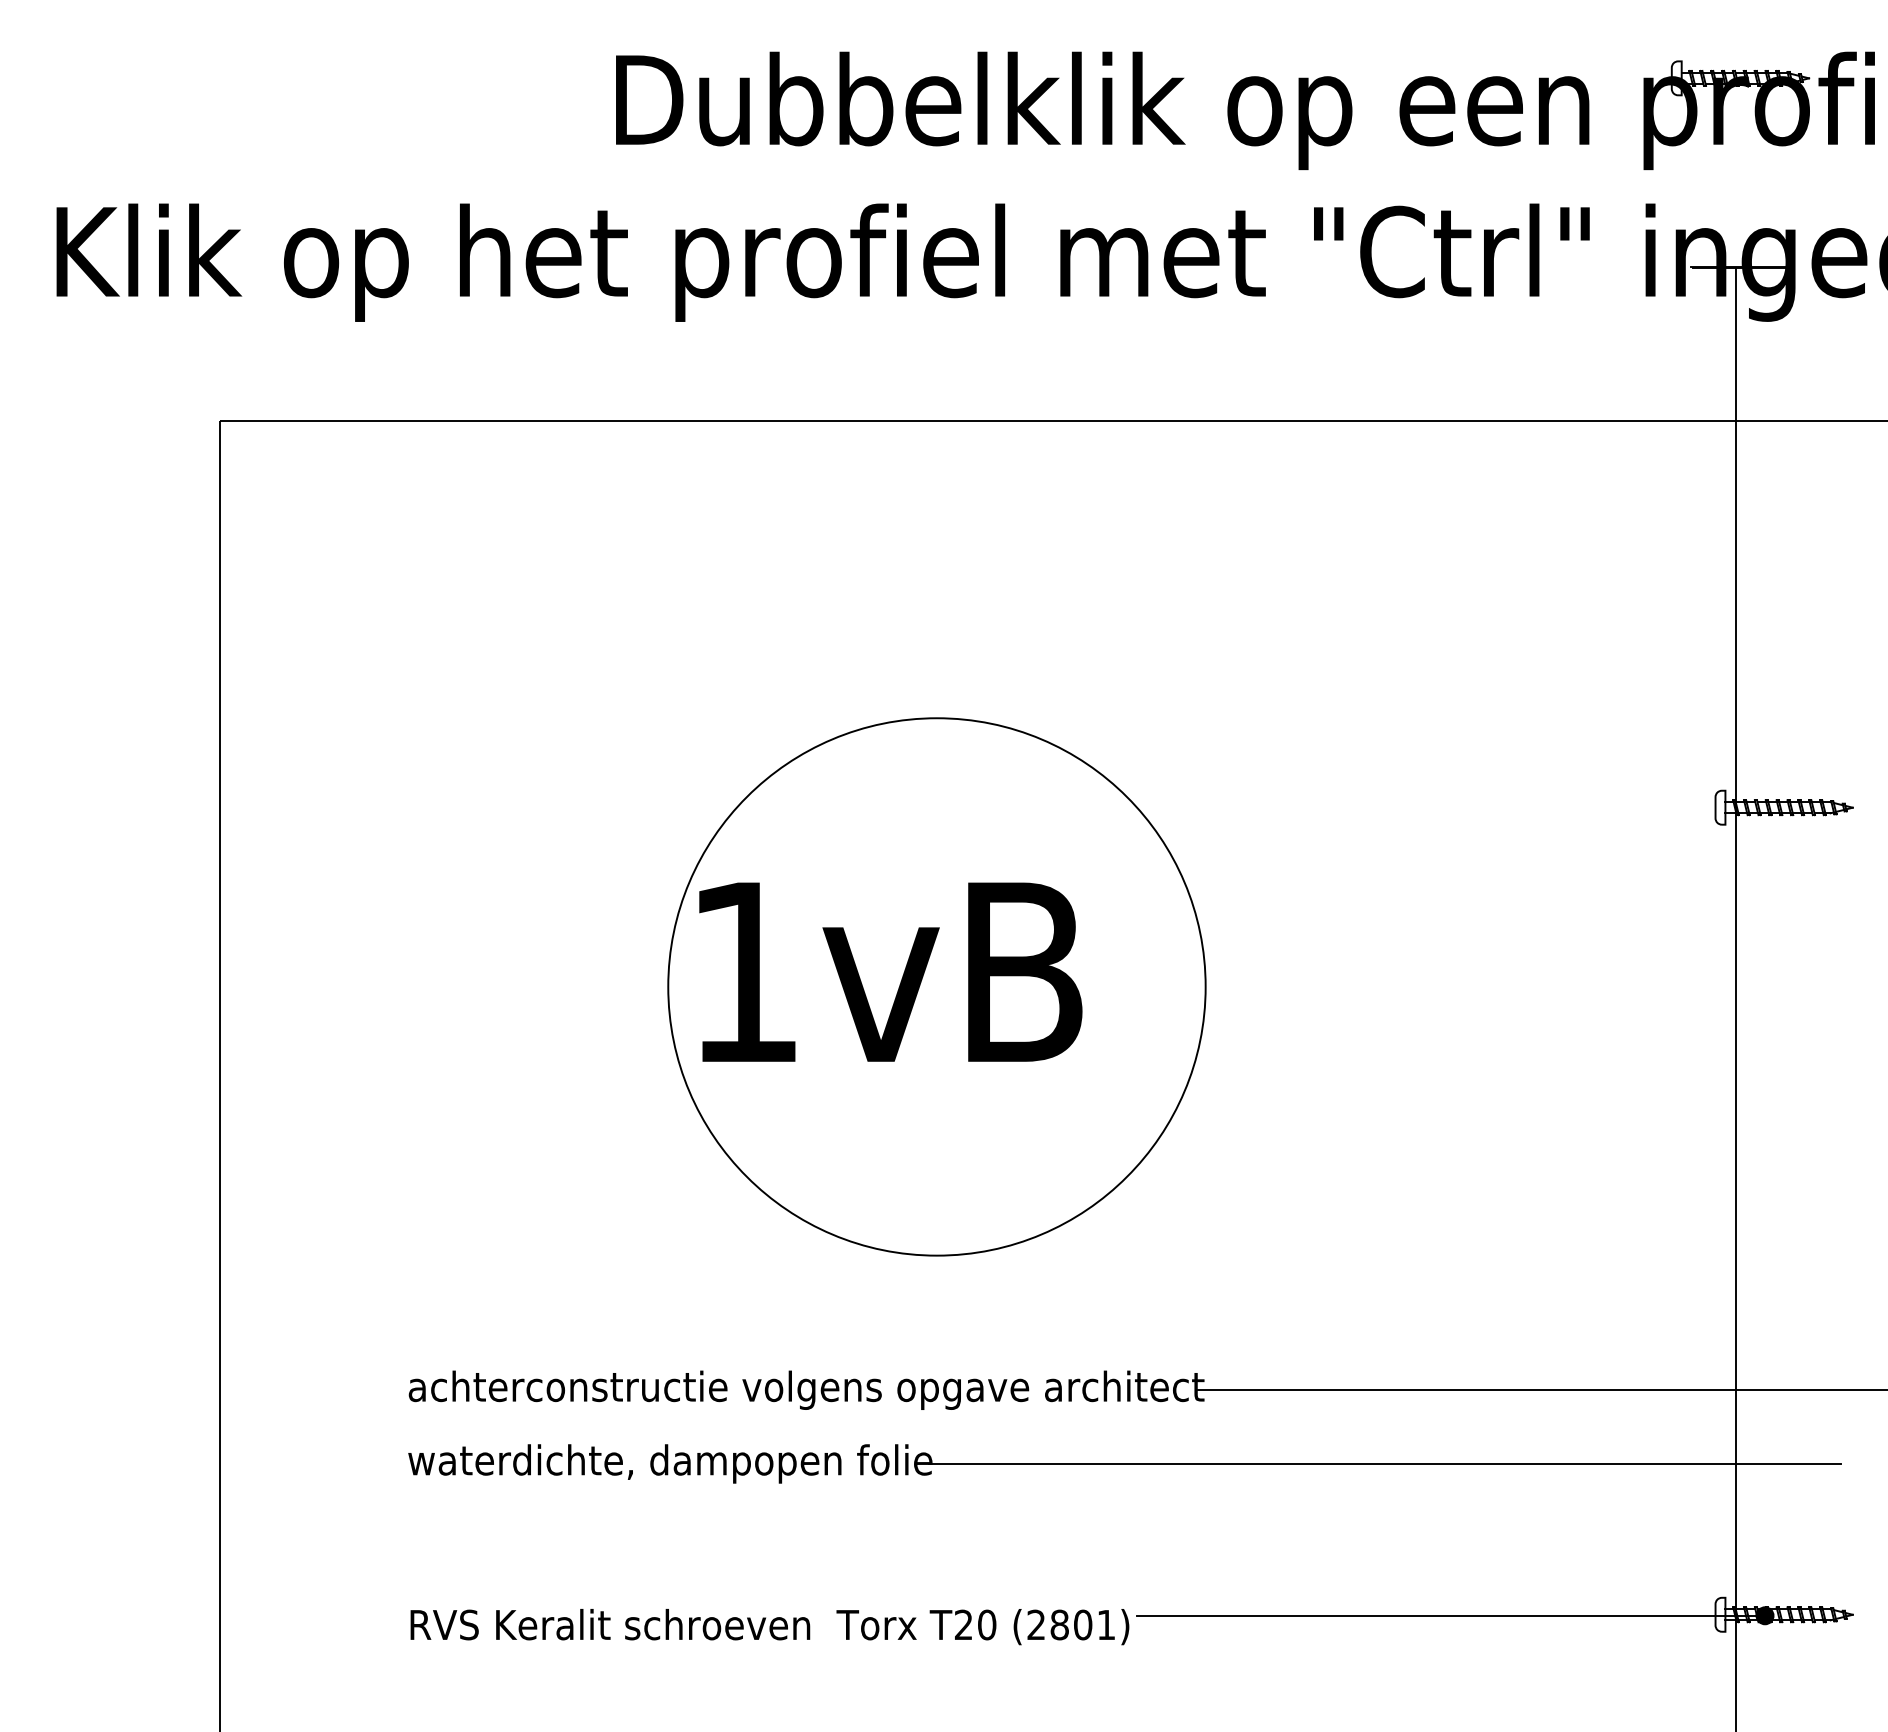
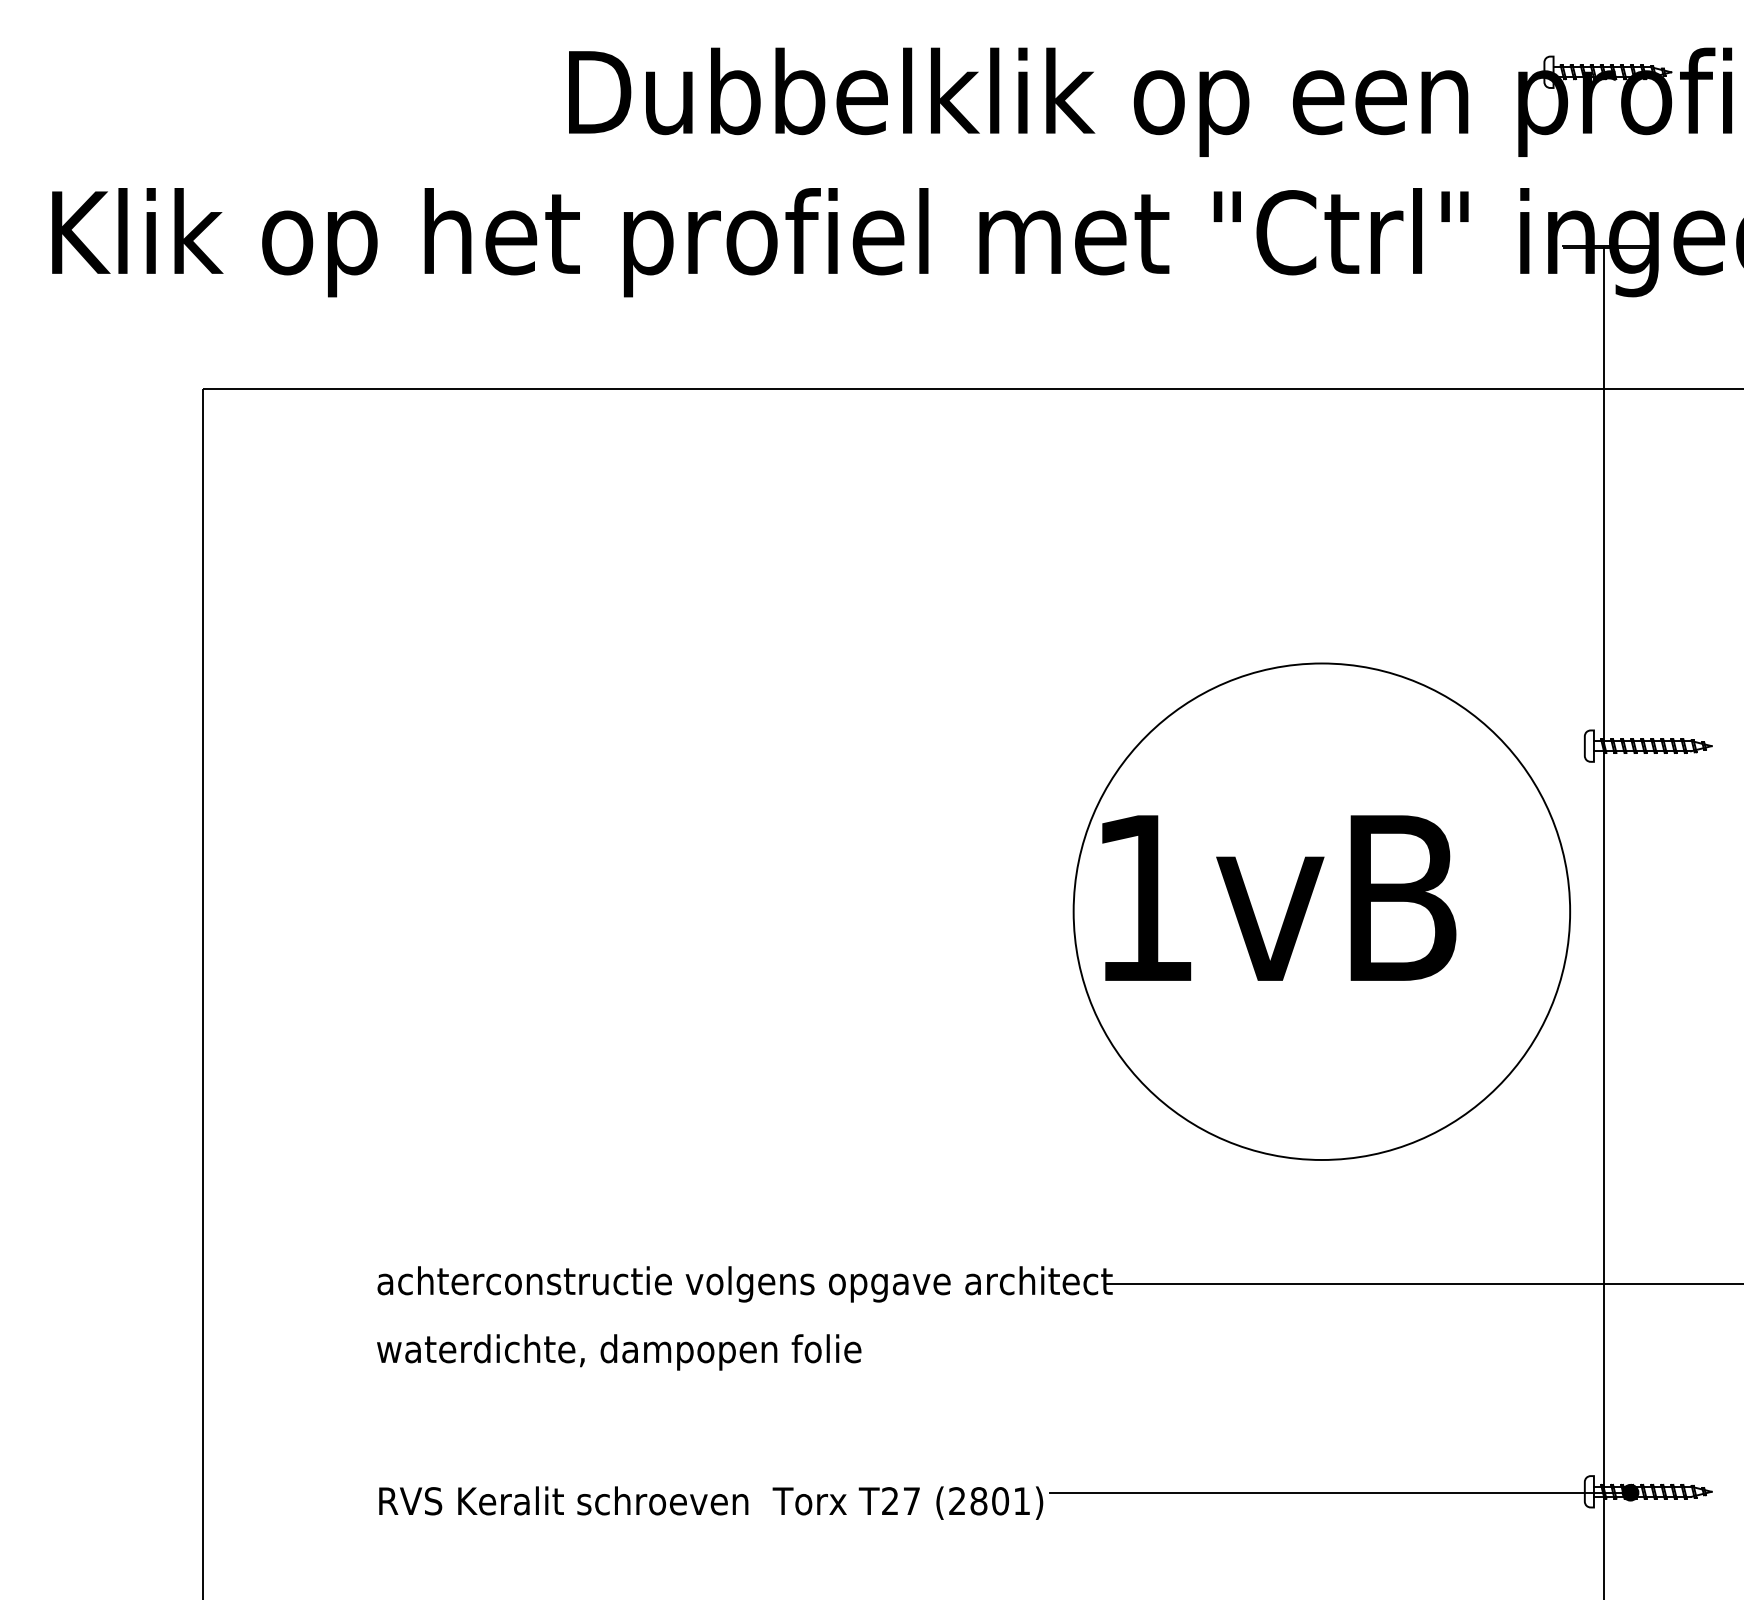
part: (936, 986) -> (1321, 911), moved
line: (1384, 1463) -> (1278, 1352), removed
text: (987, 1624) -> (912, 1500), T20 -> T27

